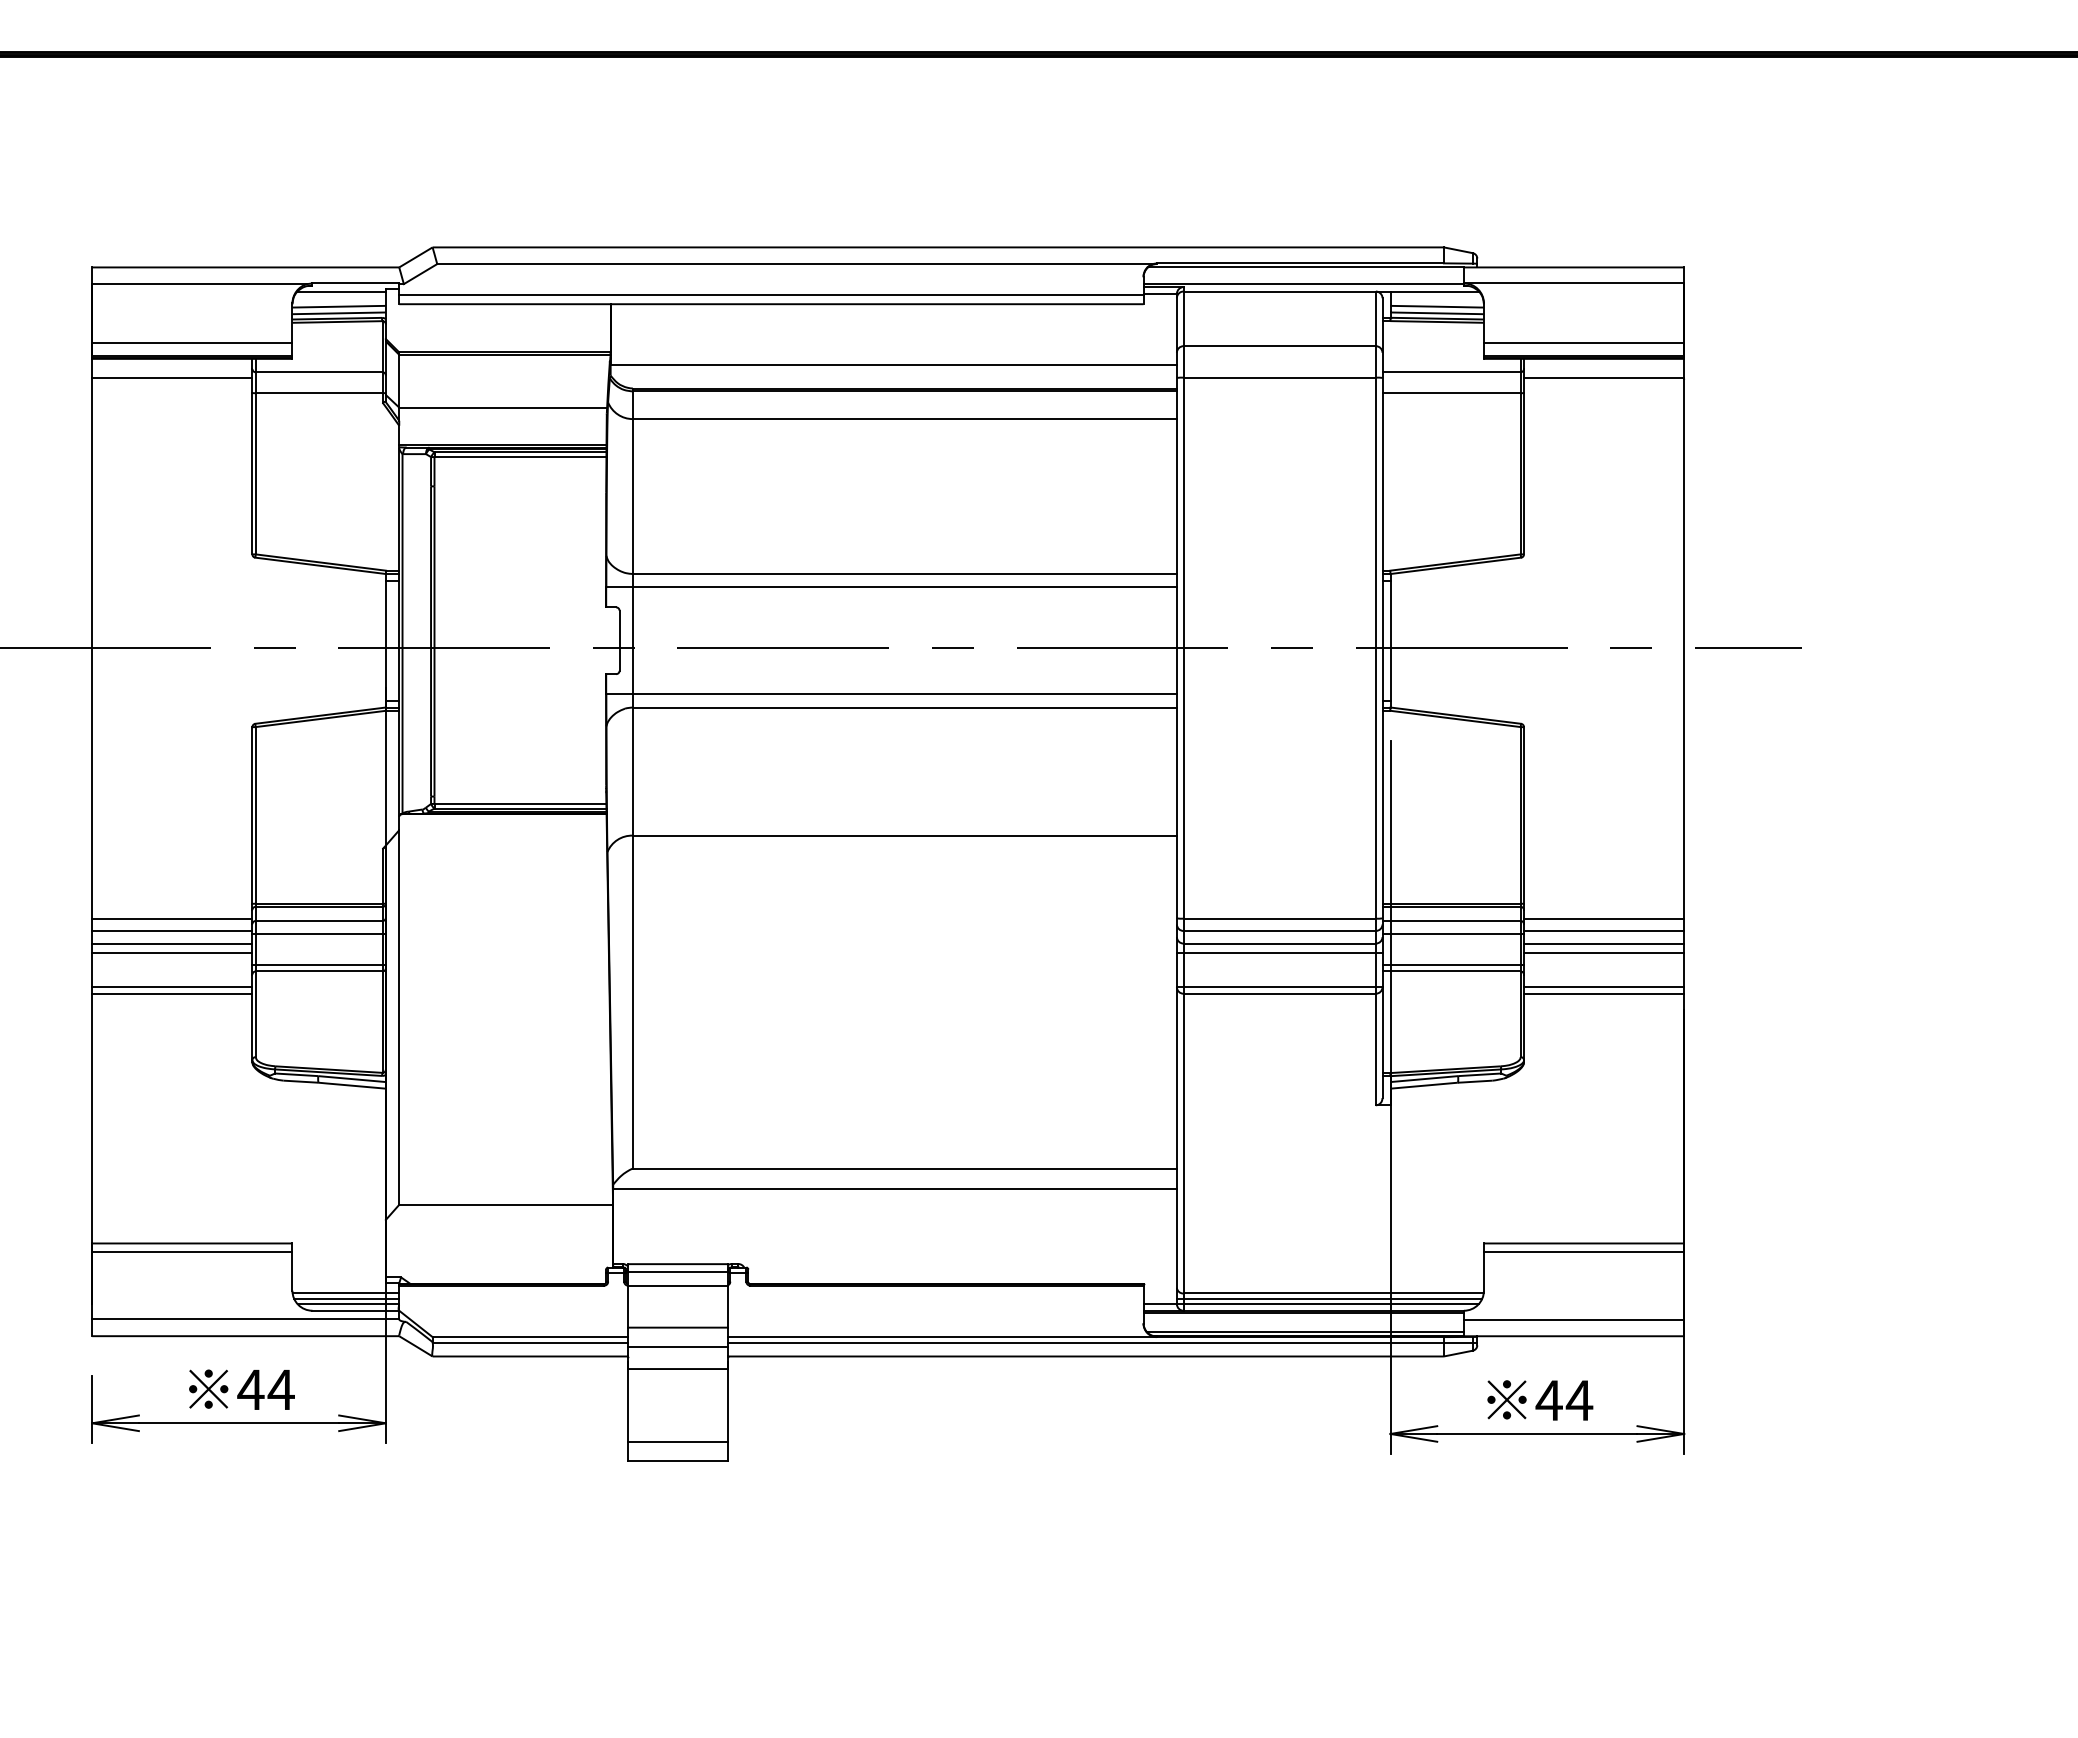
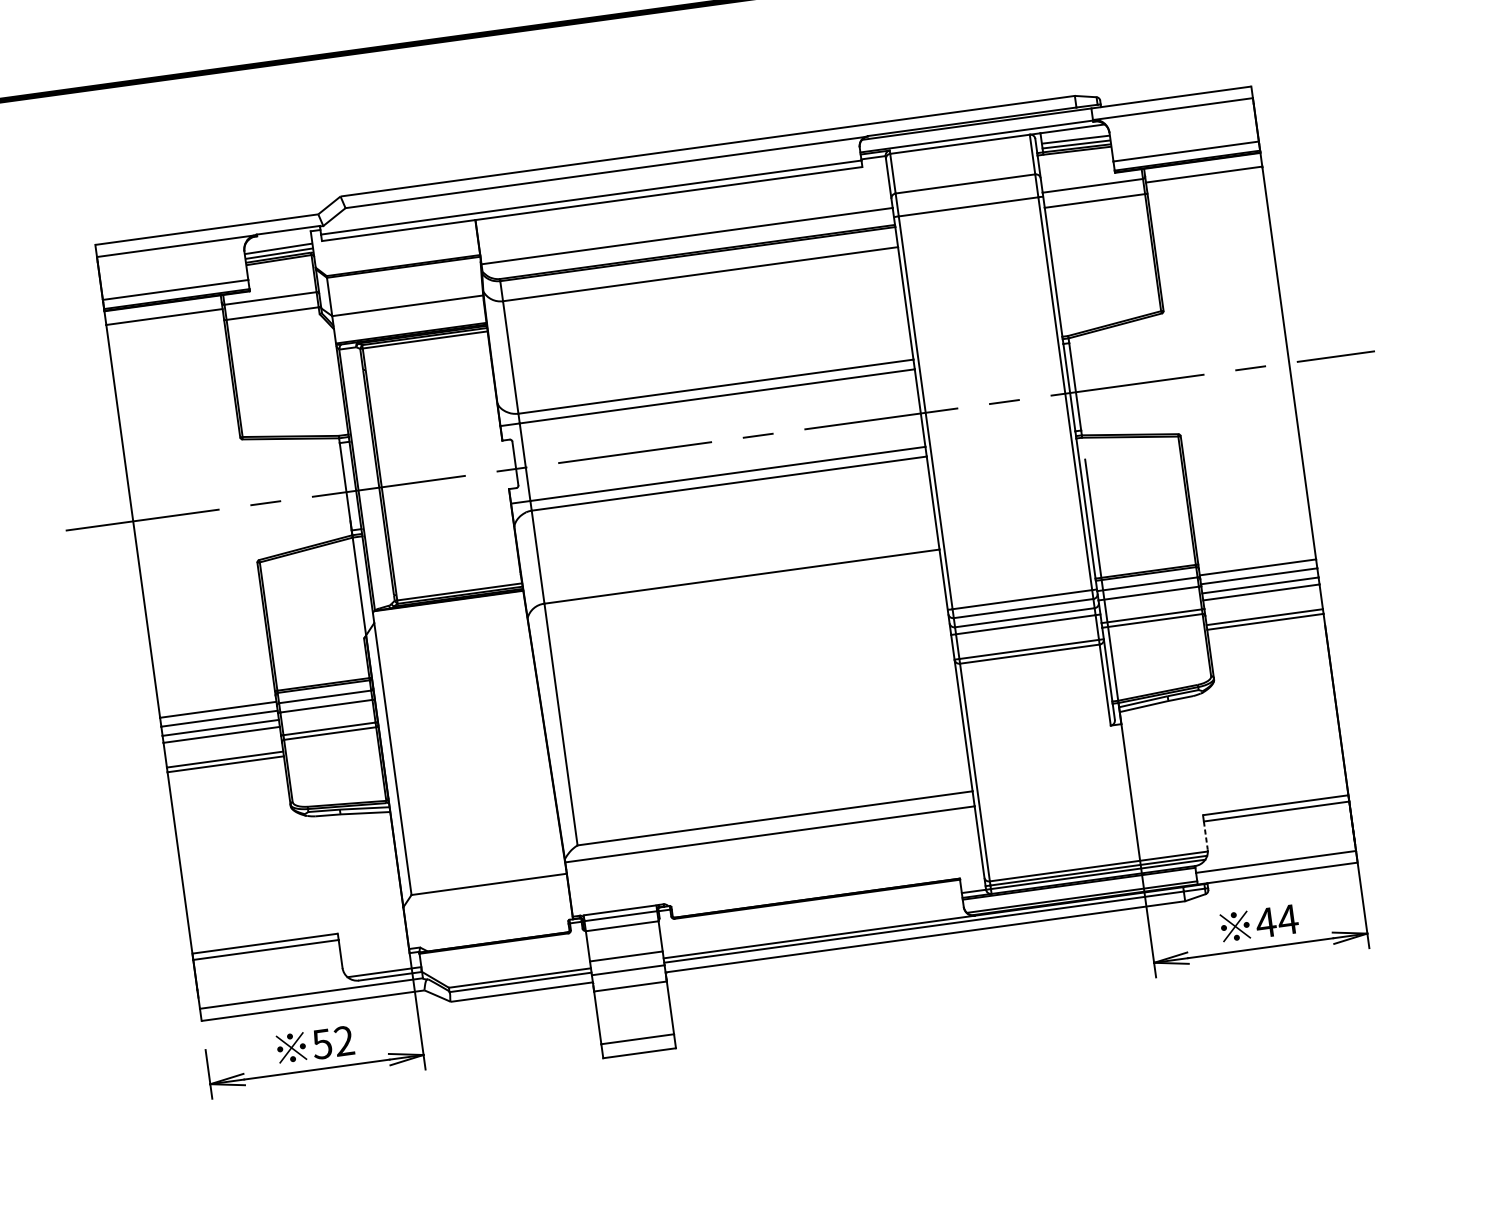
line: (341, 291) -> (278, 237), removed
line: (1483, 1271) -> (1205, 835), solid -> dashed
line: (345, 1293) -> (381, 964), removed
line: (346, 1299) -> (382, 969), removed
text: (265, 1389) -> (332, 1042), 44 -> 52

